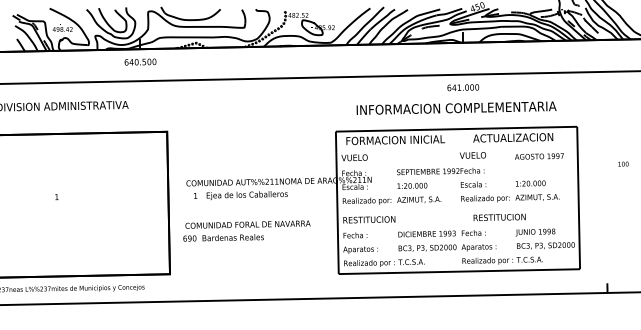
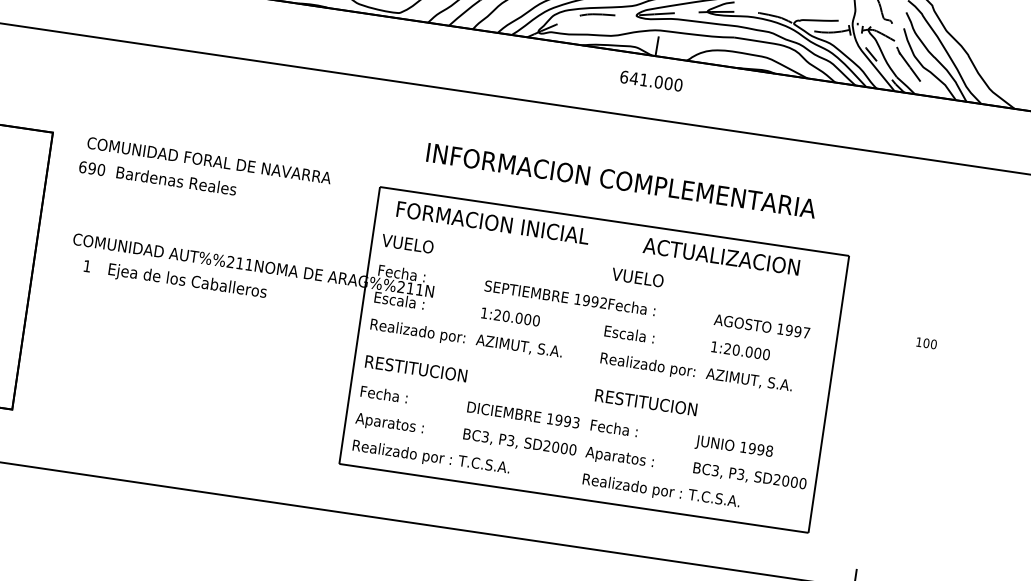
text: (463, 87) -> (651, 80), moved
text: (539, 156) -> (762, 326), moved
text: (499, 216) -> (646, 400), moved
text: (246, 230) -> (204, 171), moved

